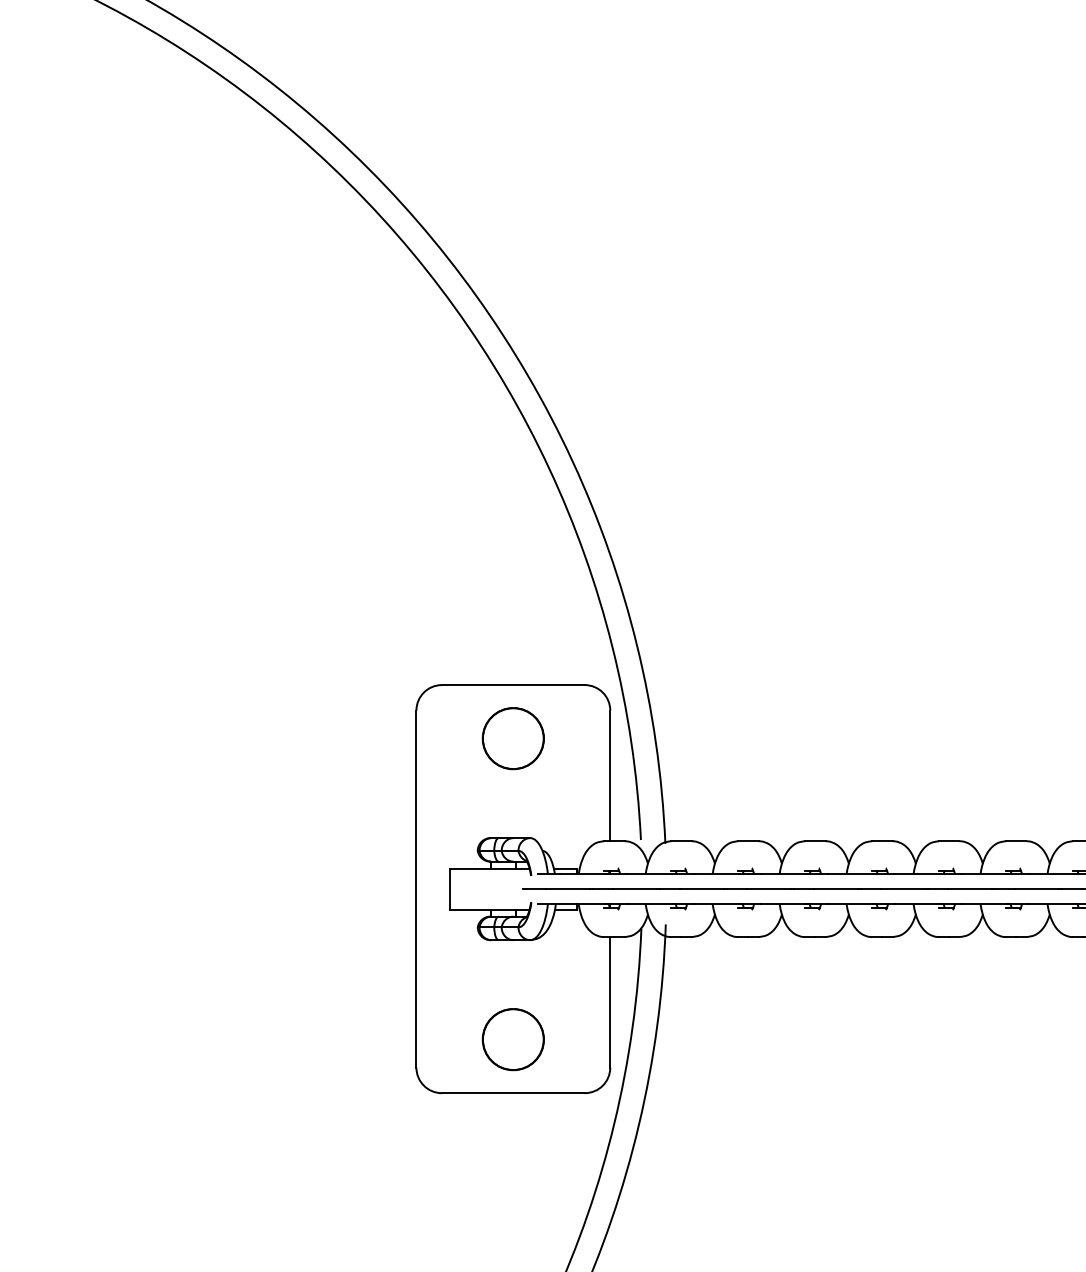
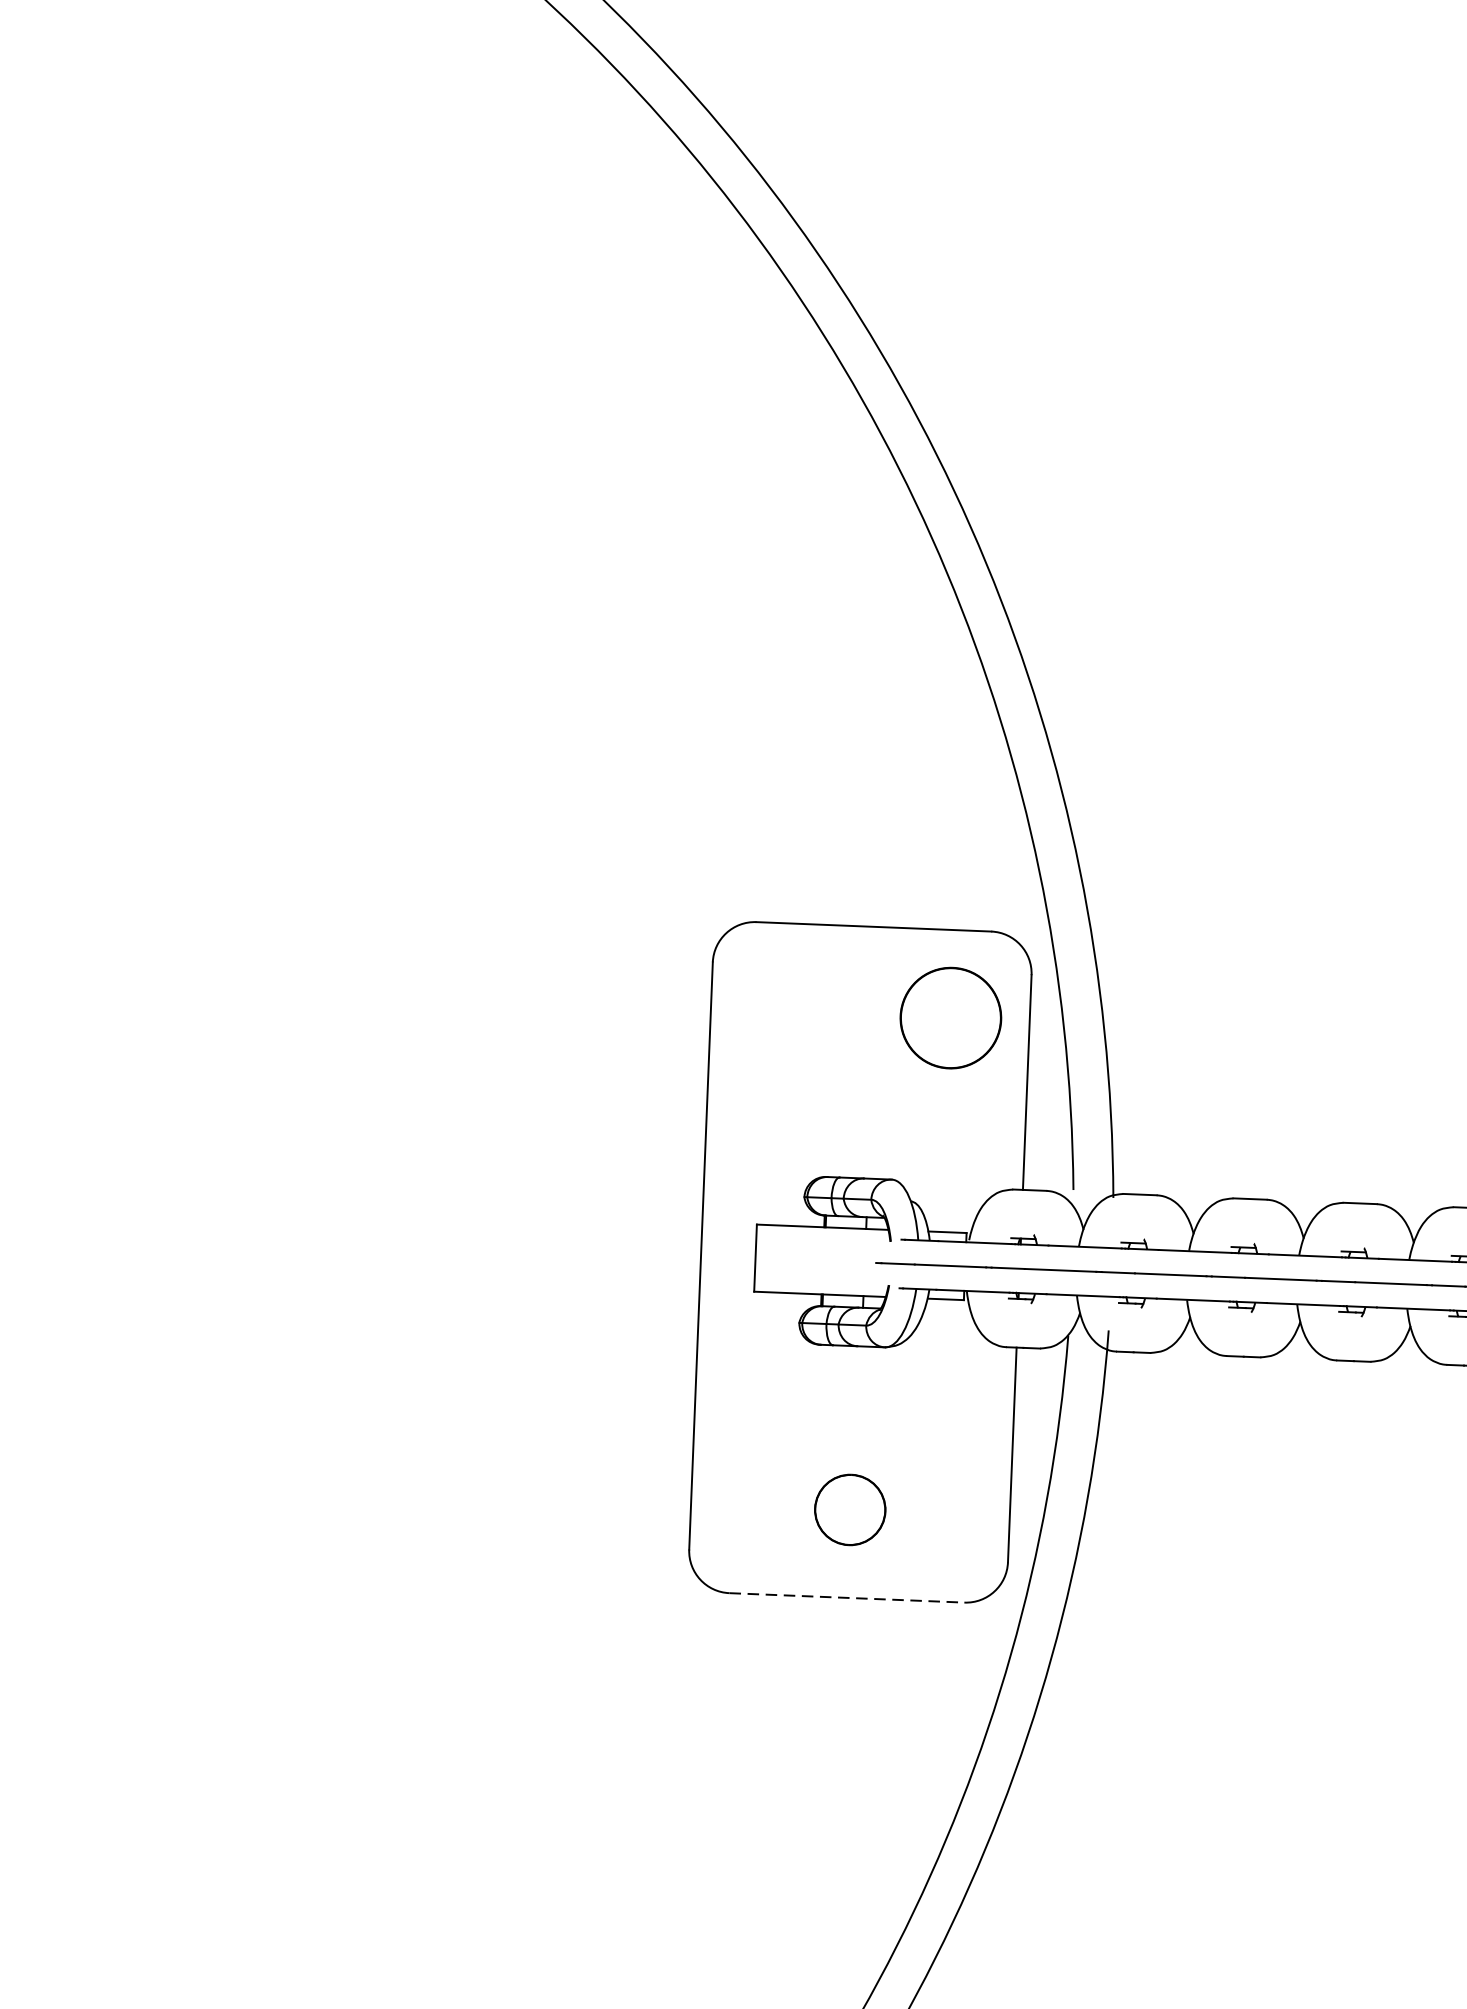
part: (512, 738) -> (949, 1017), moved
part: (512, 1039) -> (849, 1509), size x0.7
line: (513, 1093) -> (847, 1598), solid -> dashed

